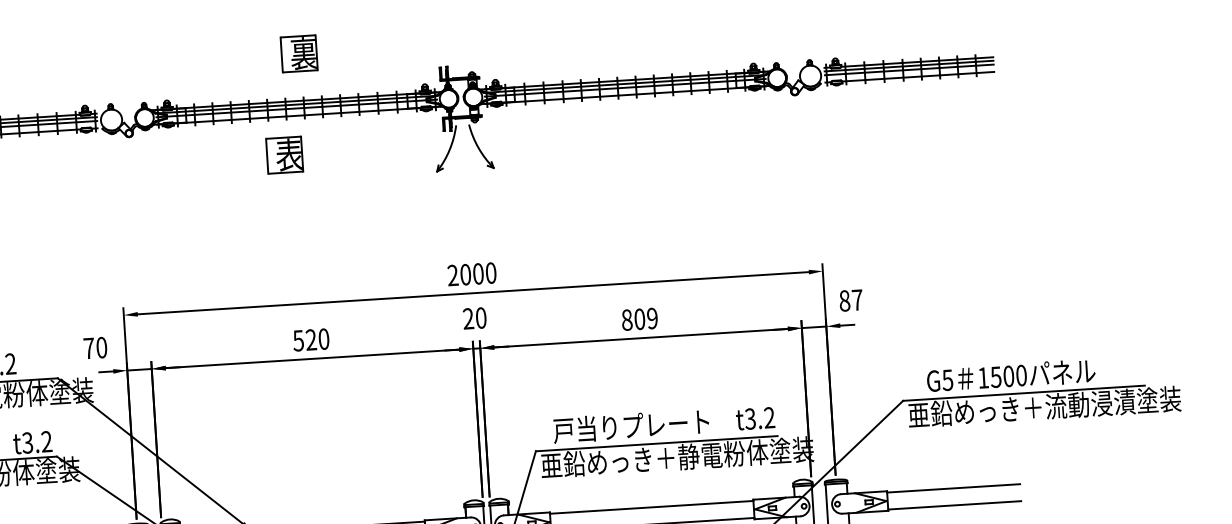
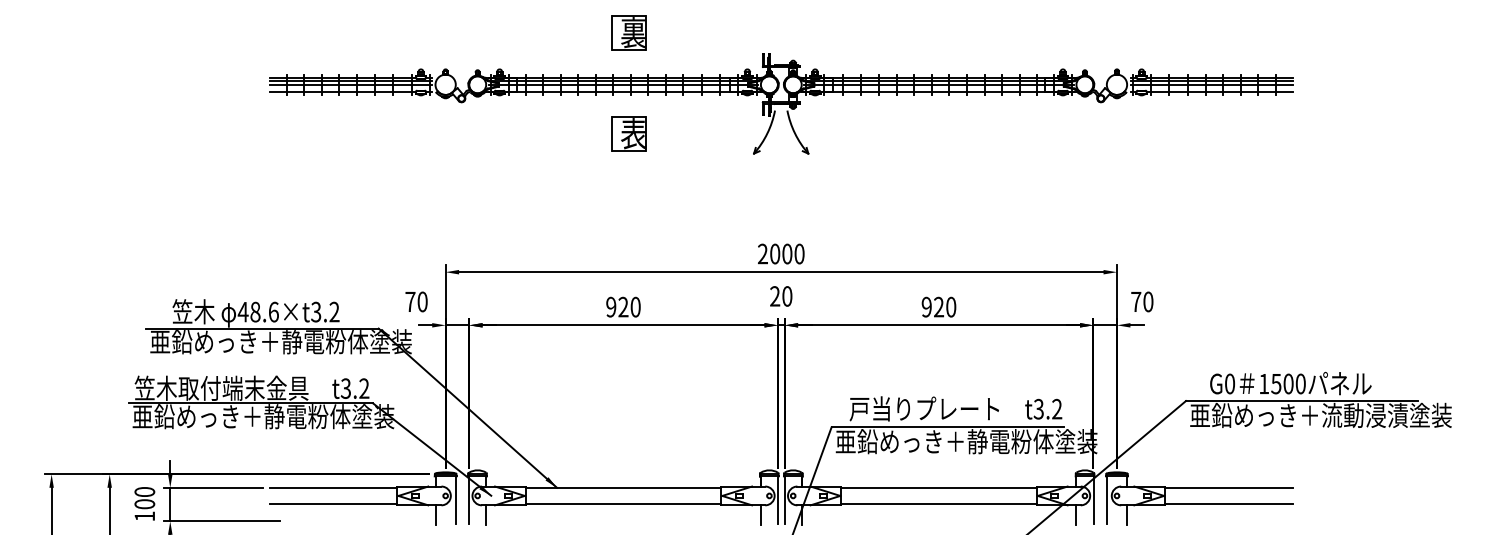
part: (283, 154) -> (628, 133), moved
text: (851, 300) -> (1142, 301), 87 -> 70
text: (639, 318) -> (938, 306), 809 -> 920
text: (298, 340) -> (611, 306), 520 -> 920
text: (947, 379) -> (1229, 383), G5 -> G0

